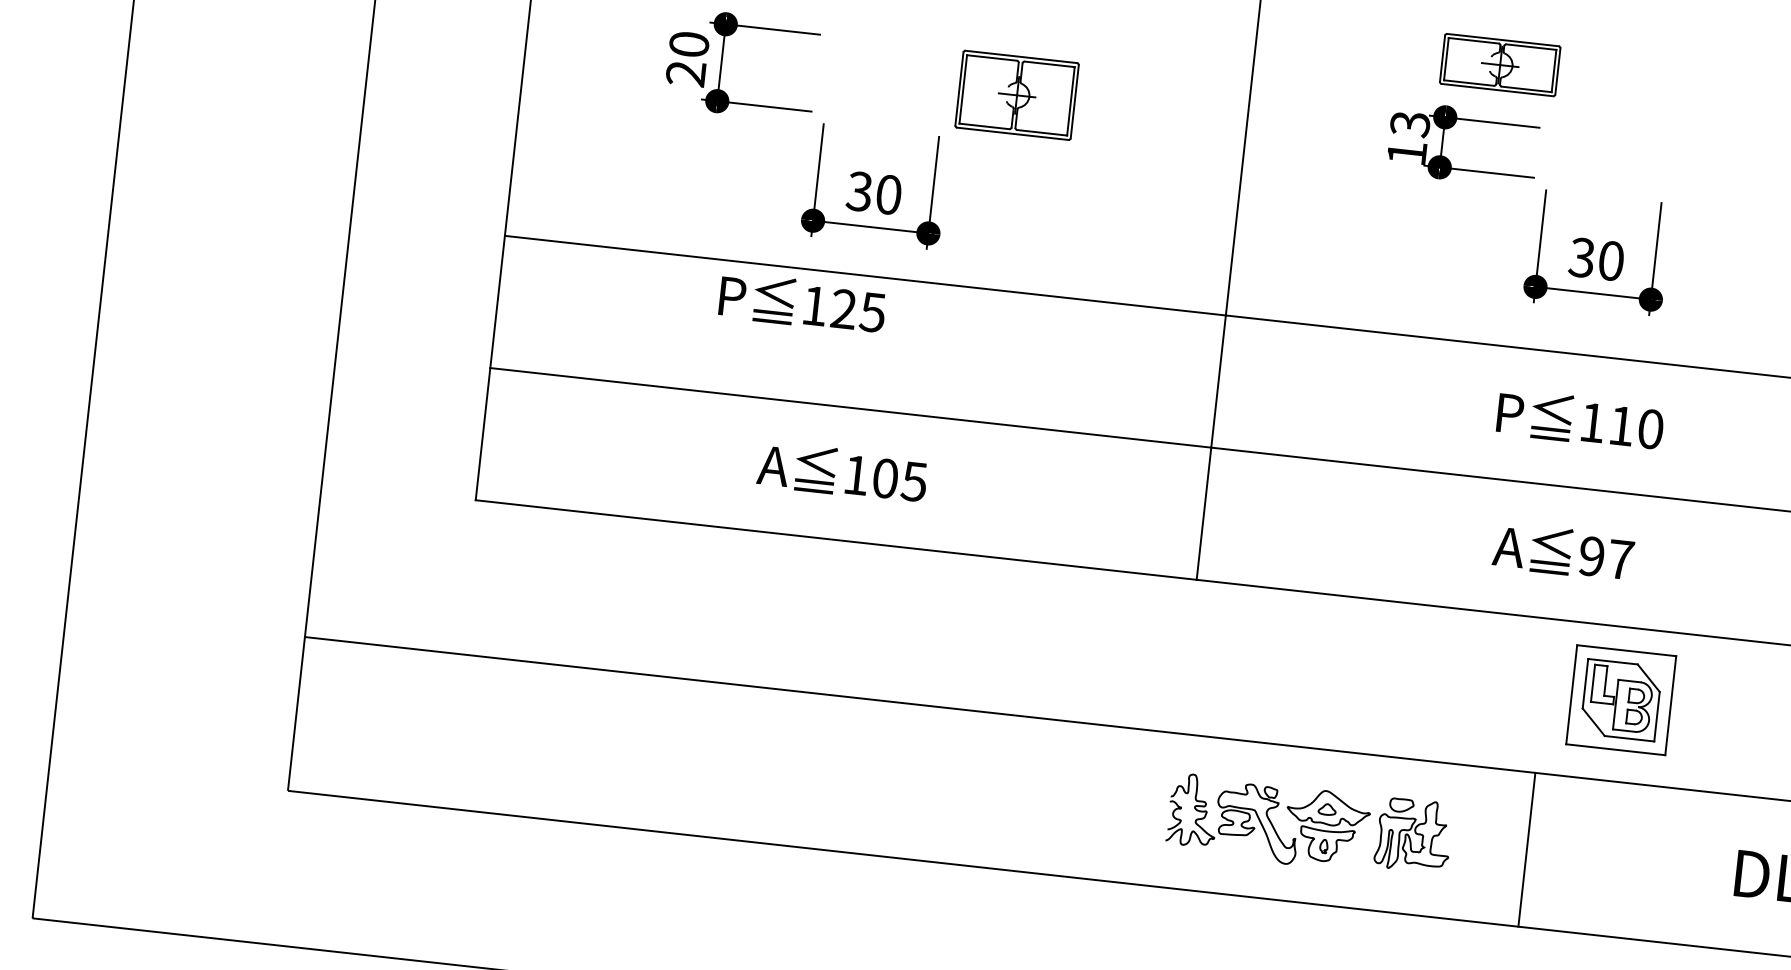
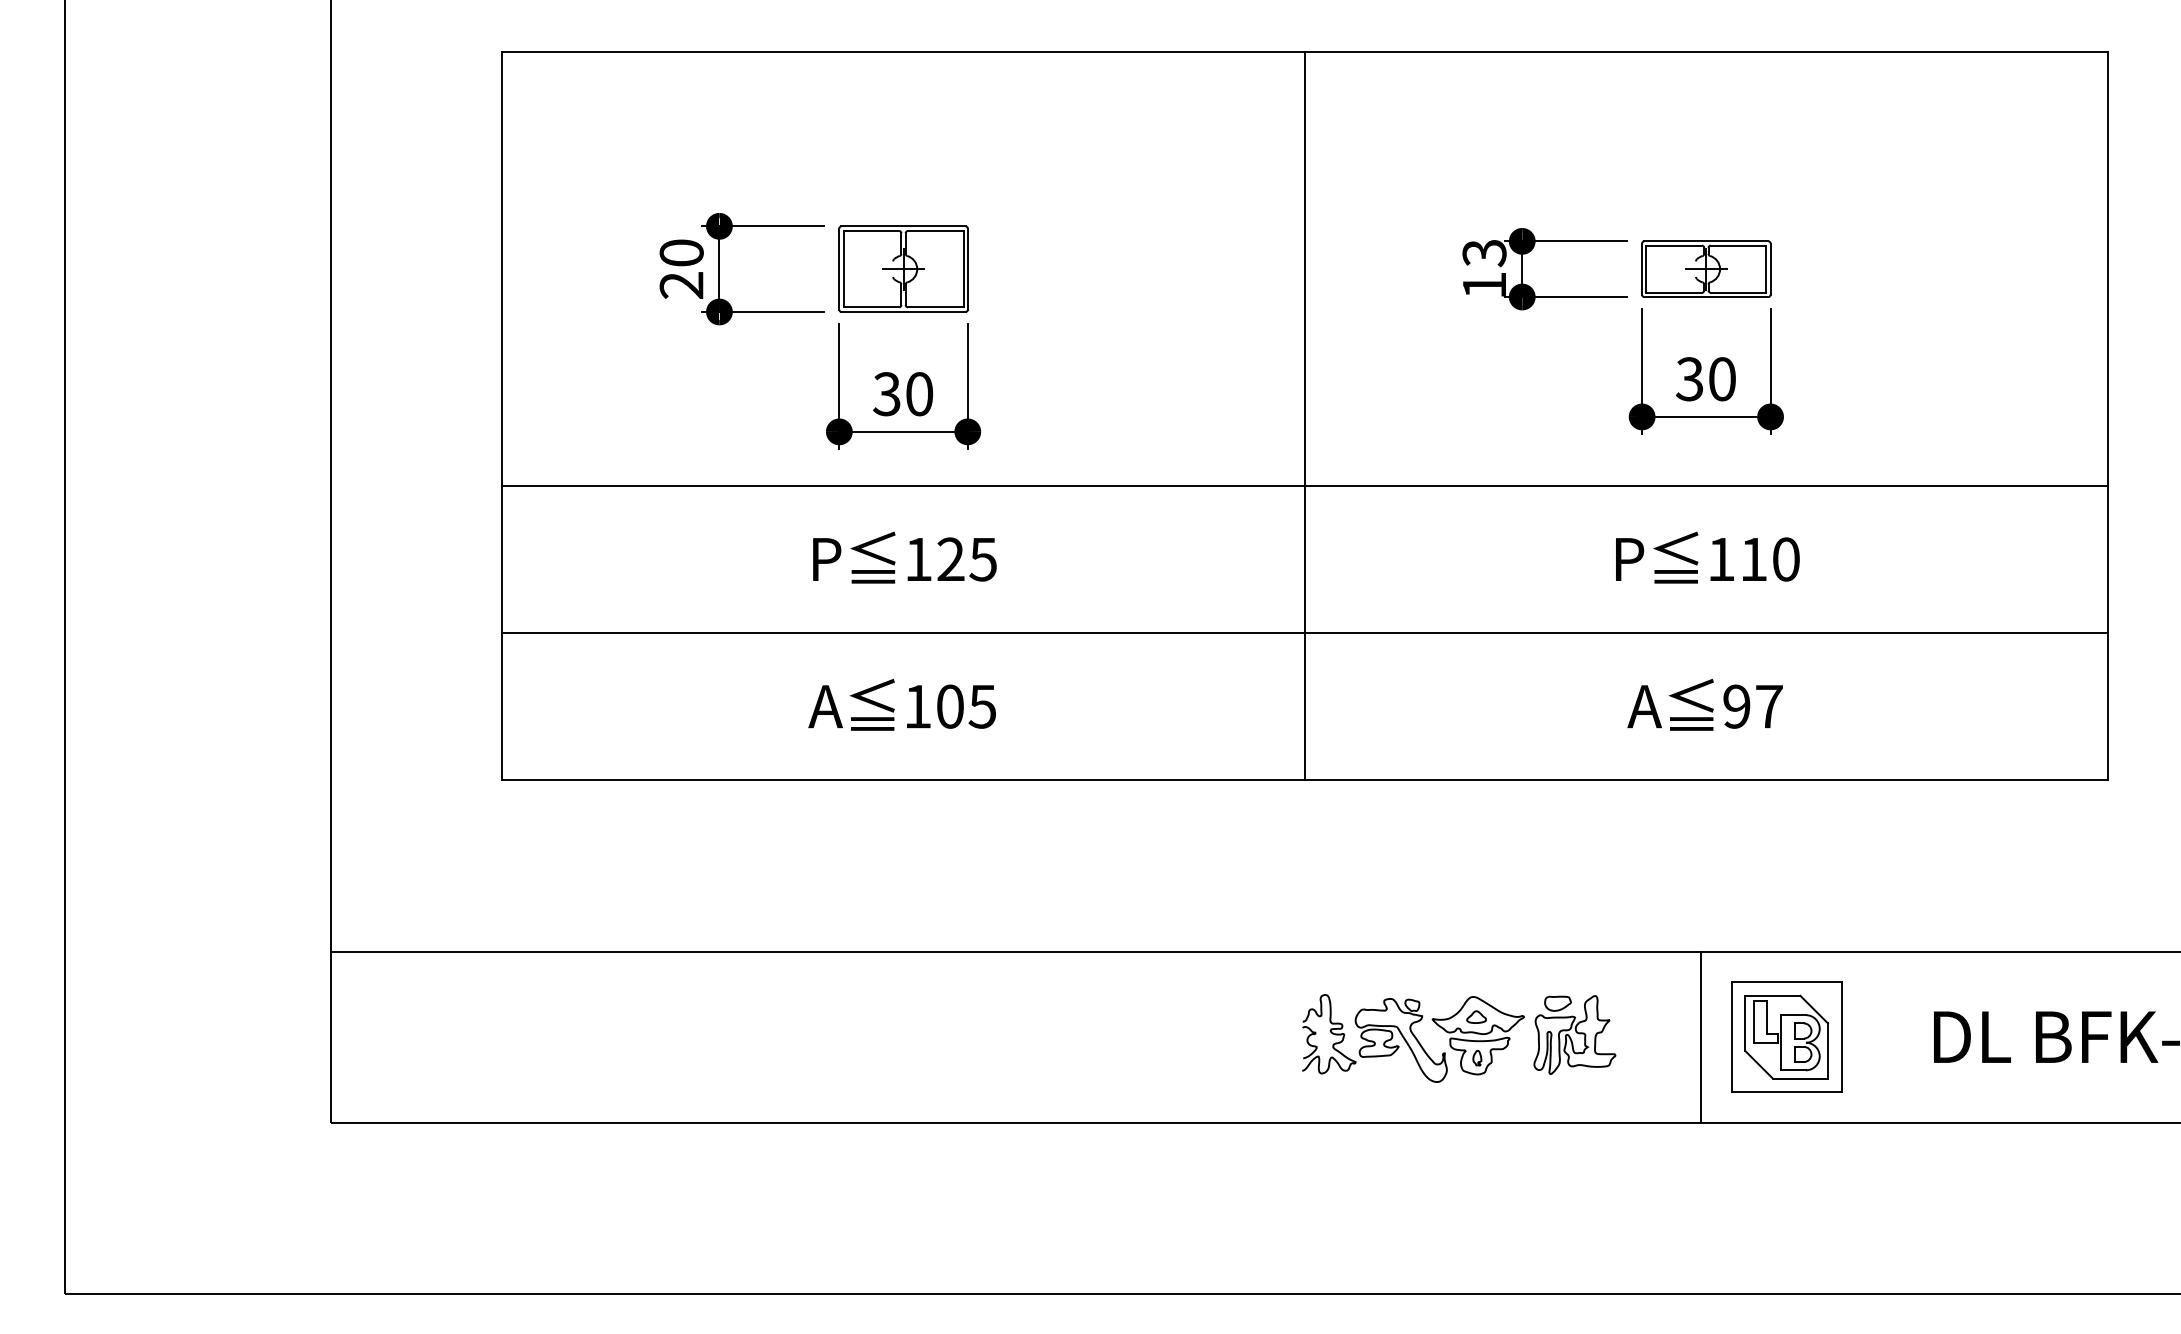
part: (1500, 64) -> (1706, 268), moved
part: (1017, 94) -> (903, 268), moved
text: (802, 302) -> (904, 557), moved
part: (1621, 699) -> (1786, 1036), moved

